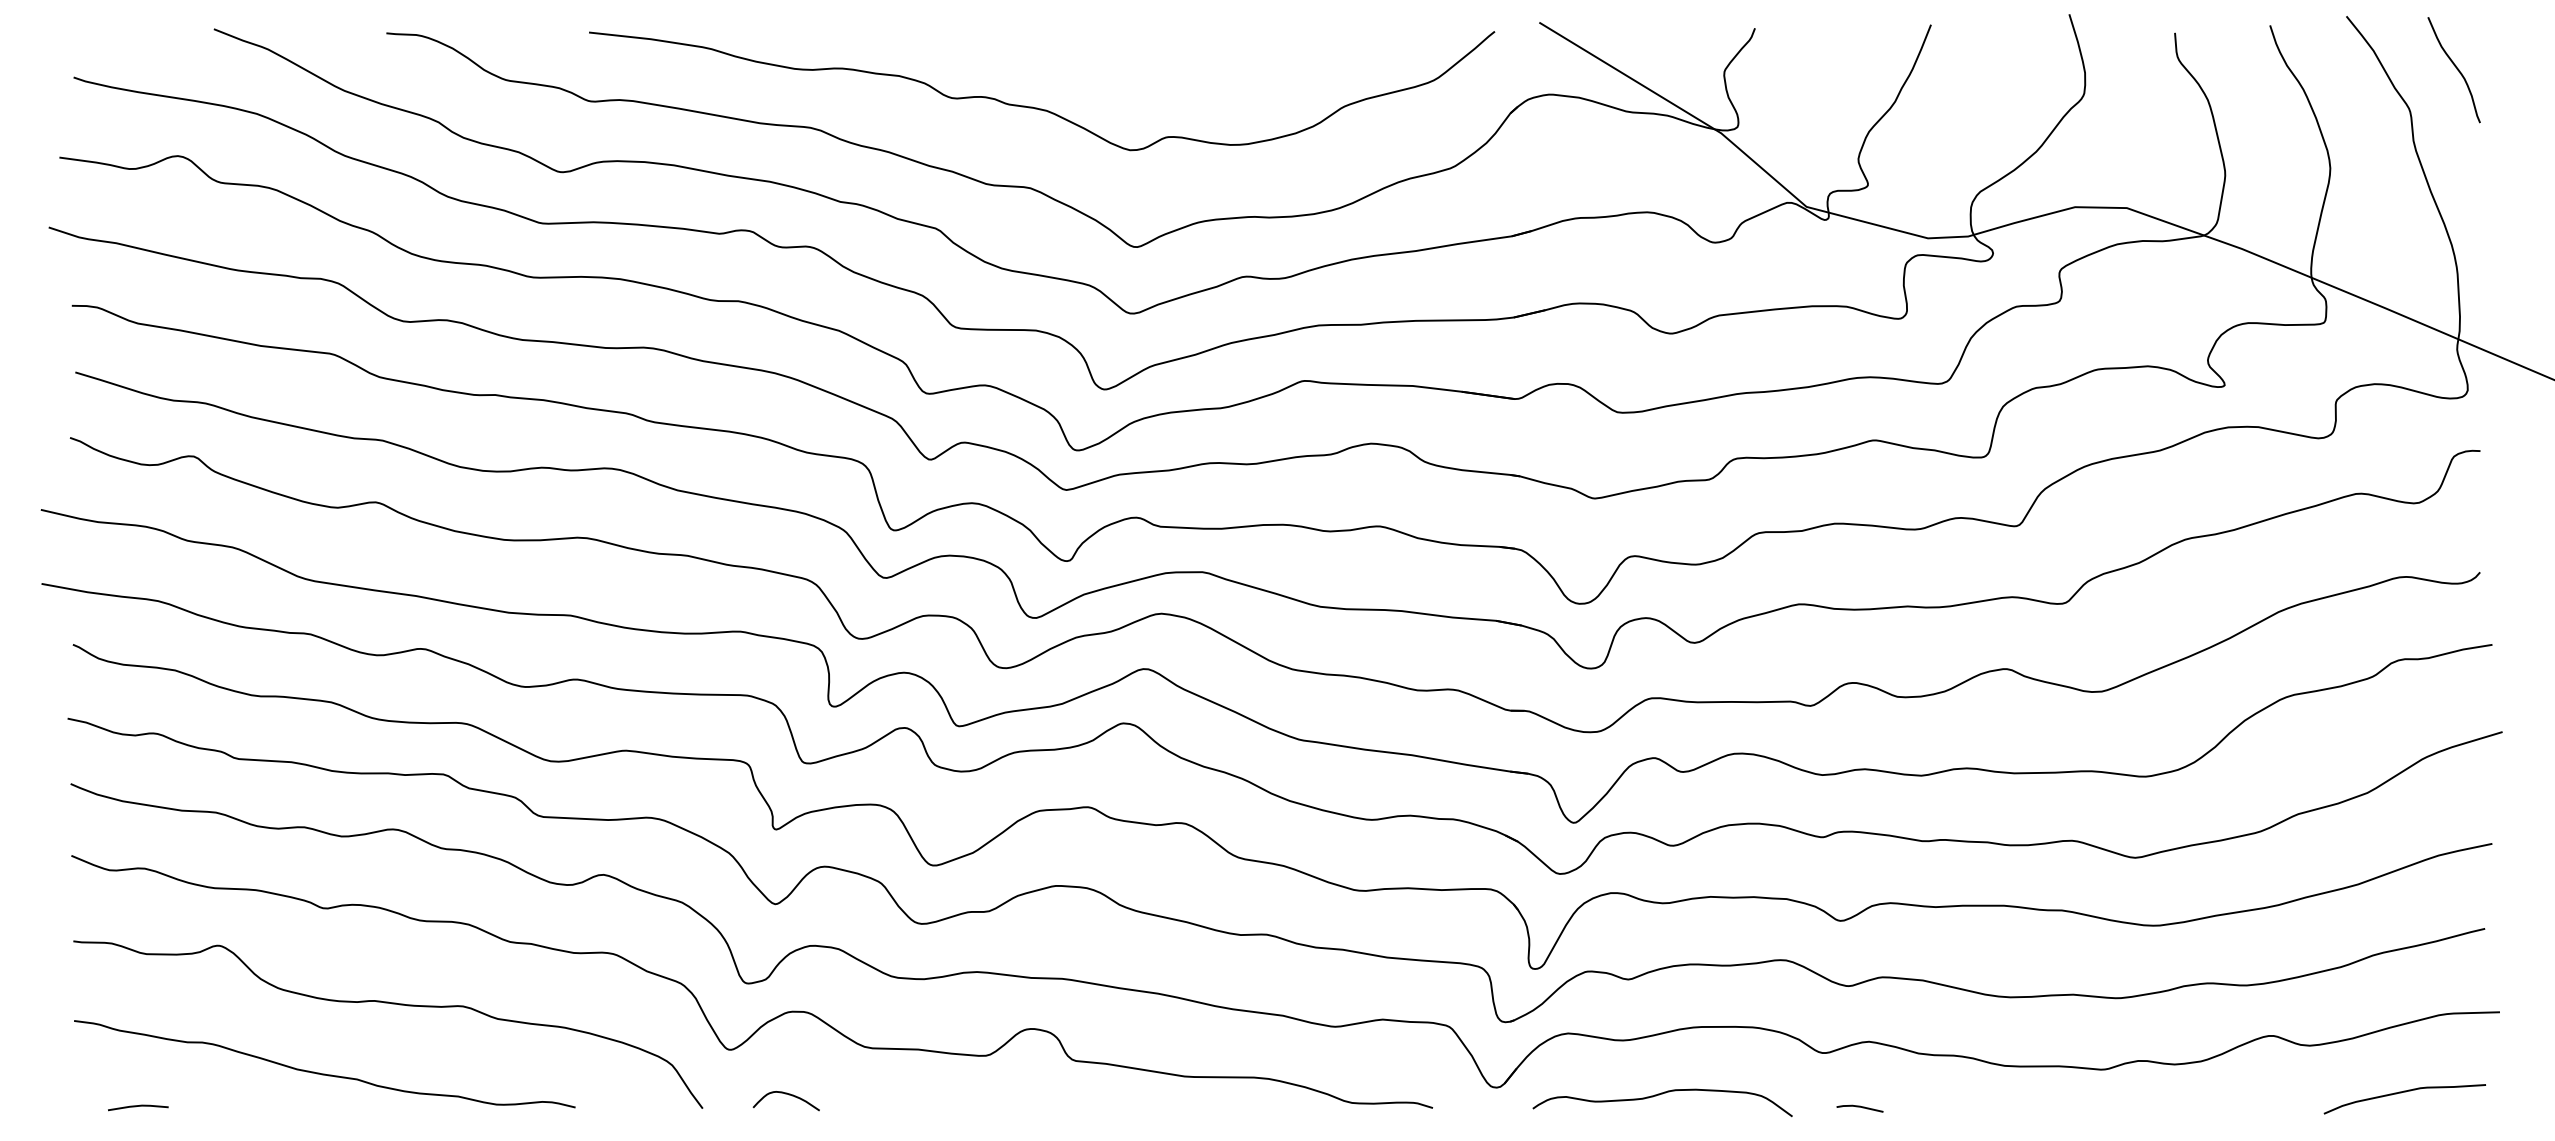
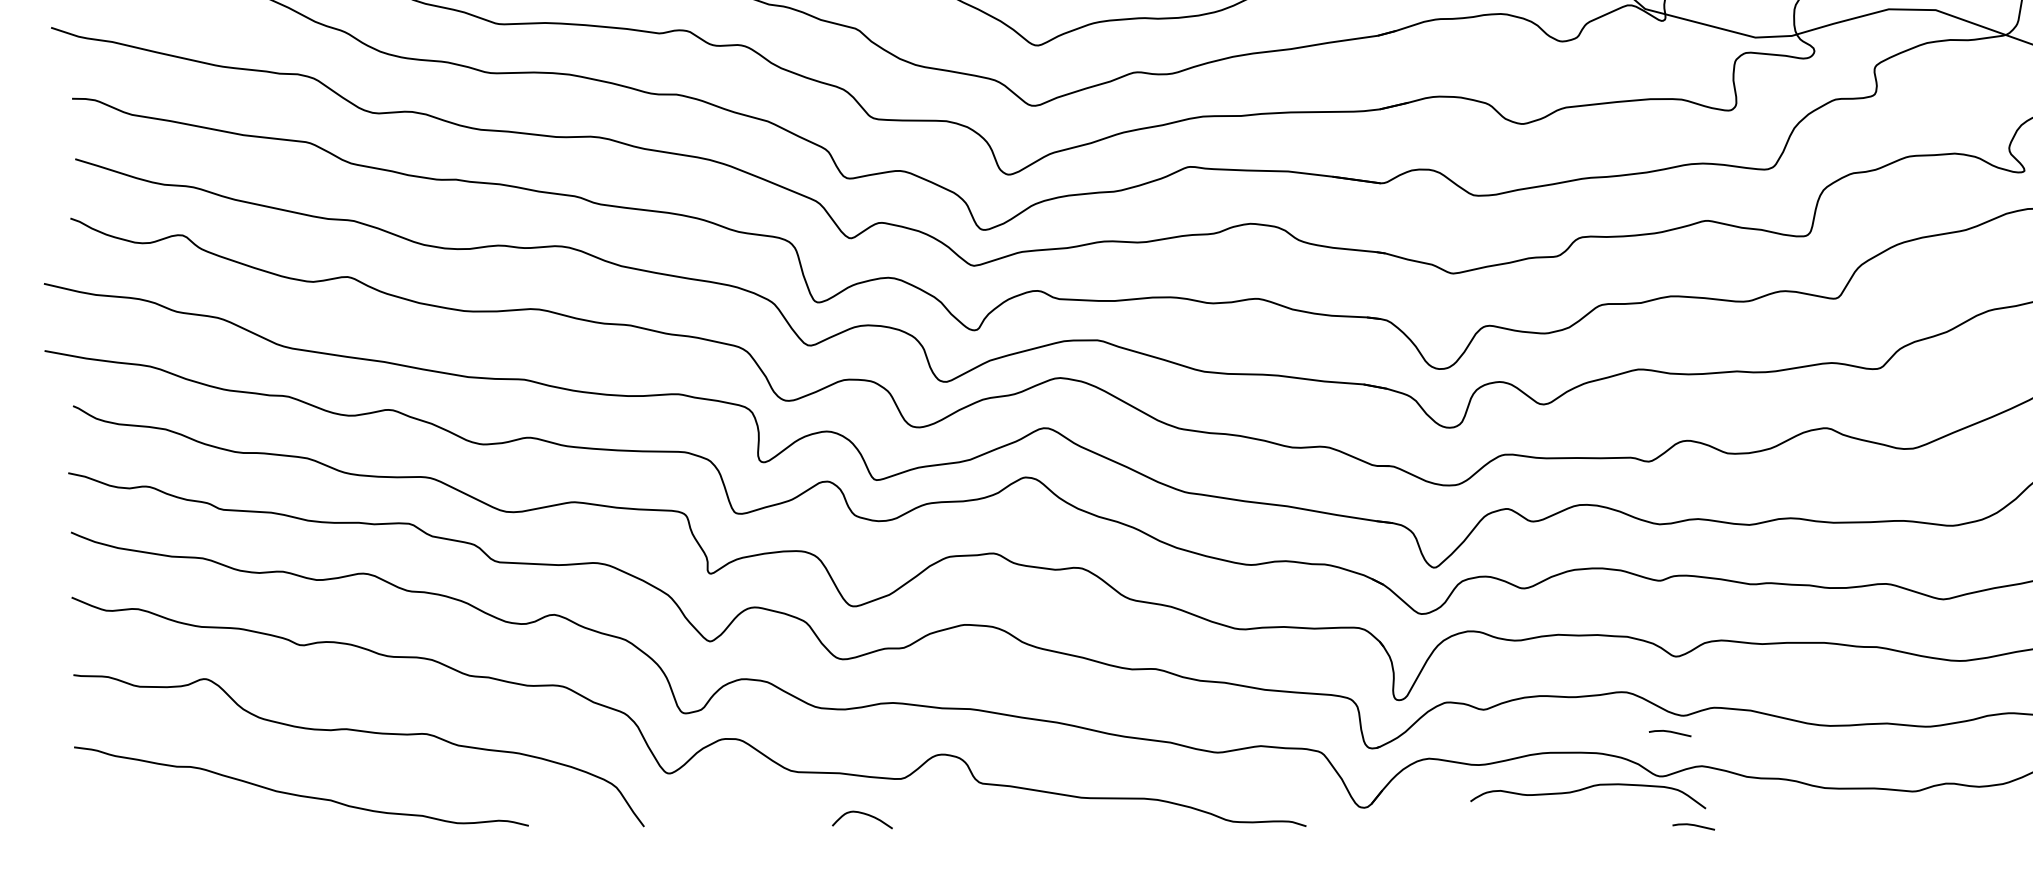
line: (1833, 1004) -> (1669, 732), added
curve: (785, 1094) -> (861, 814), moved
curve: (1659, 1095) -> (1585, 789), moved
line: (138, 1106) -> (132, 824), removed

